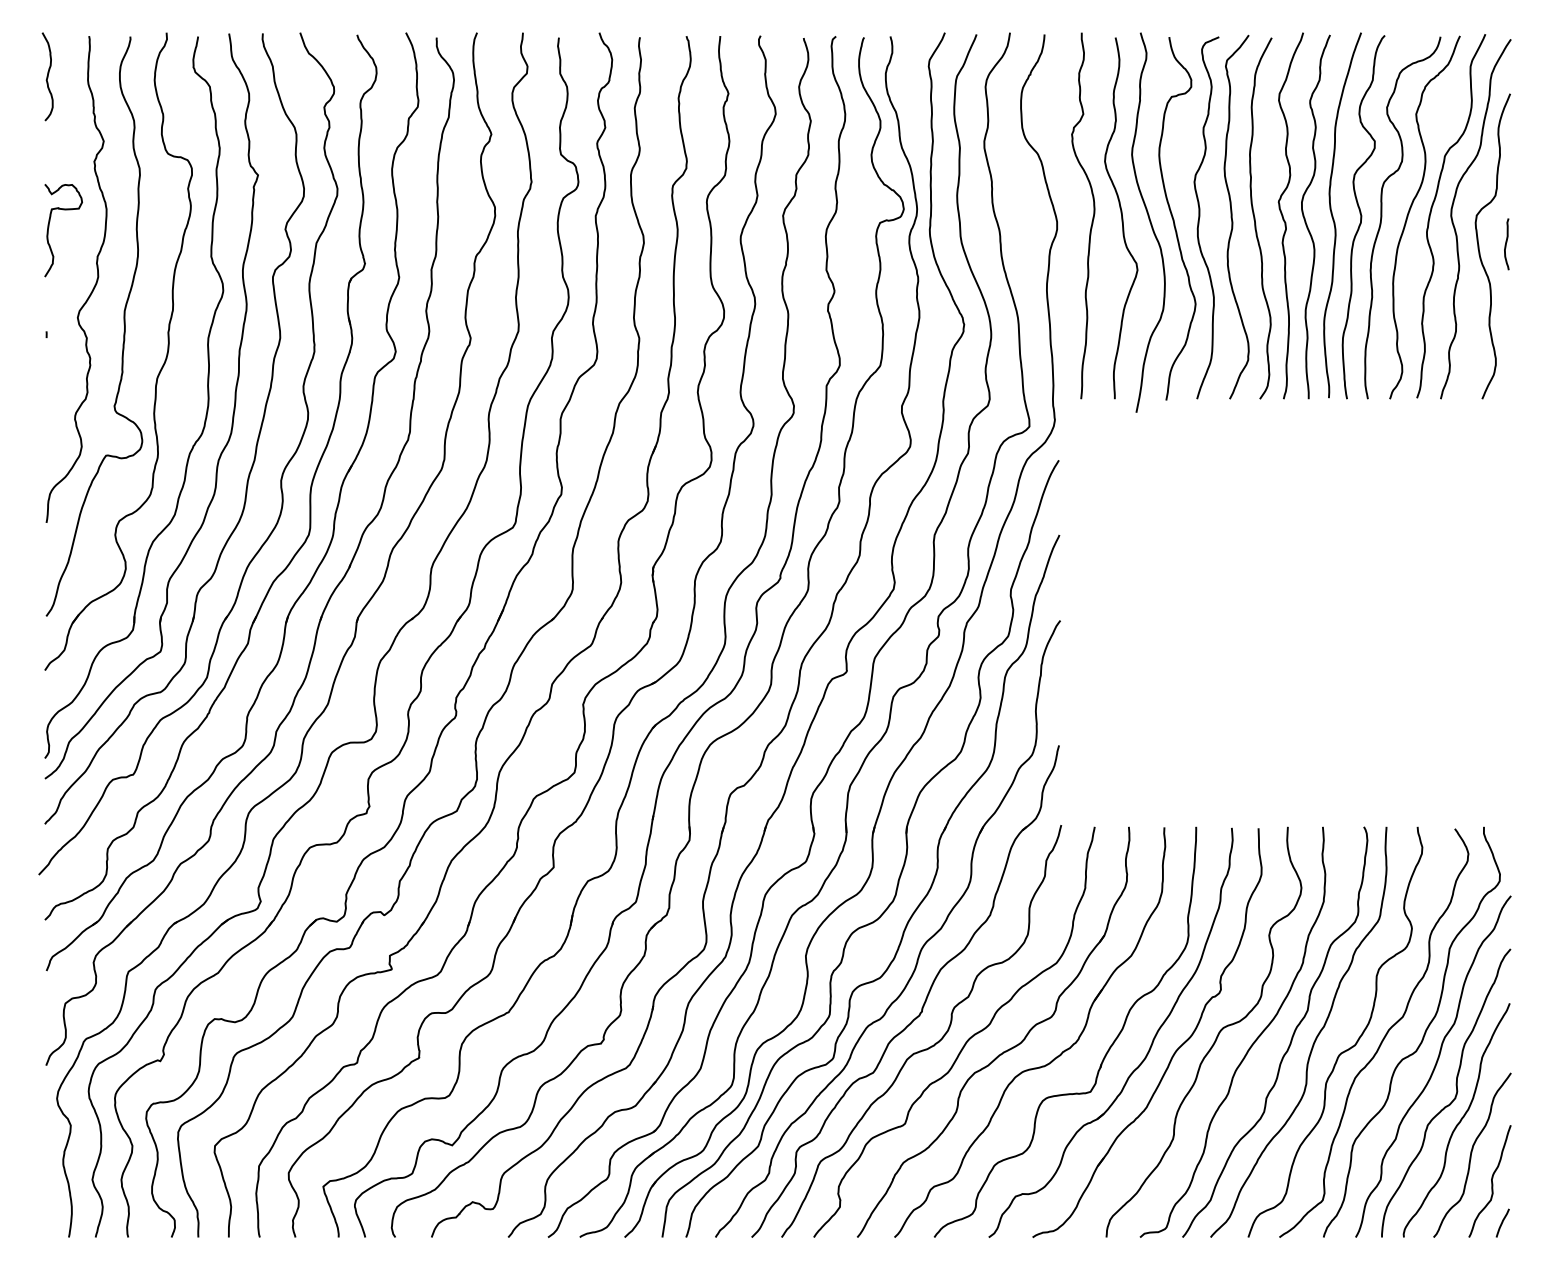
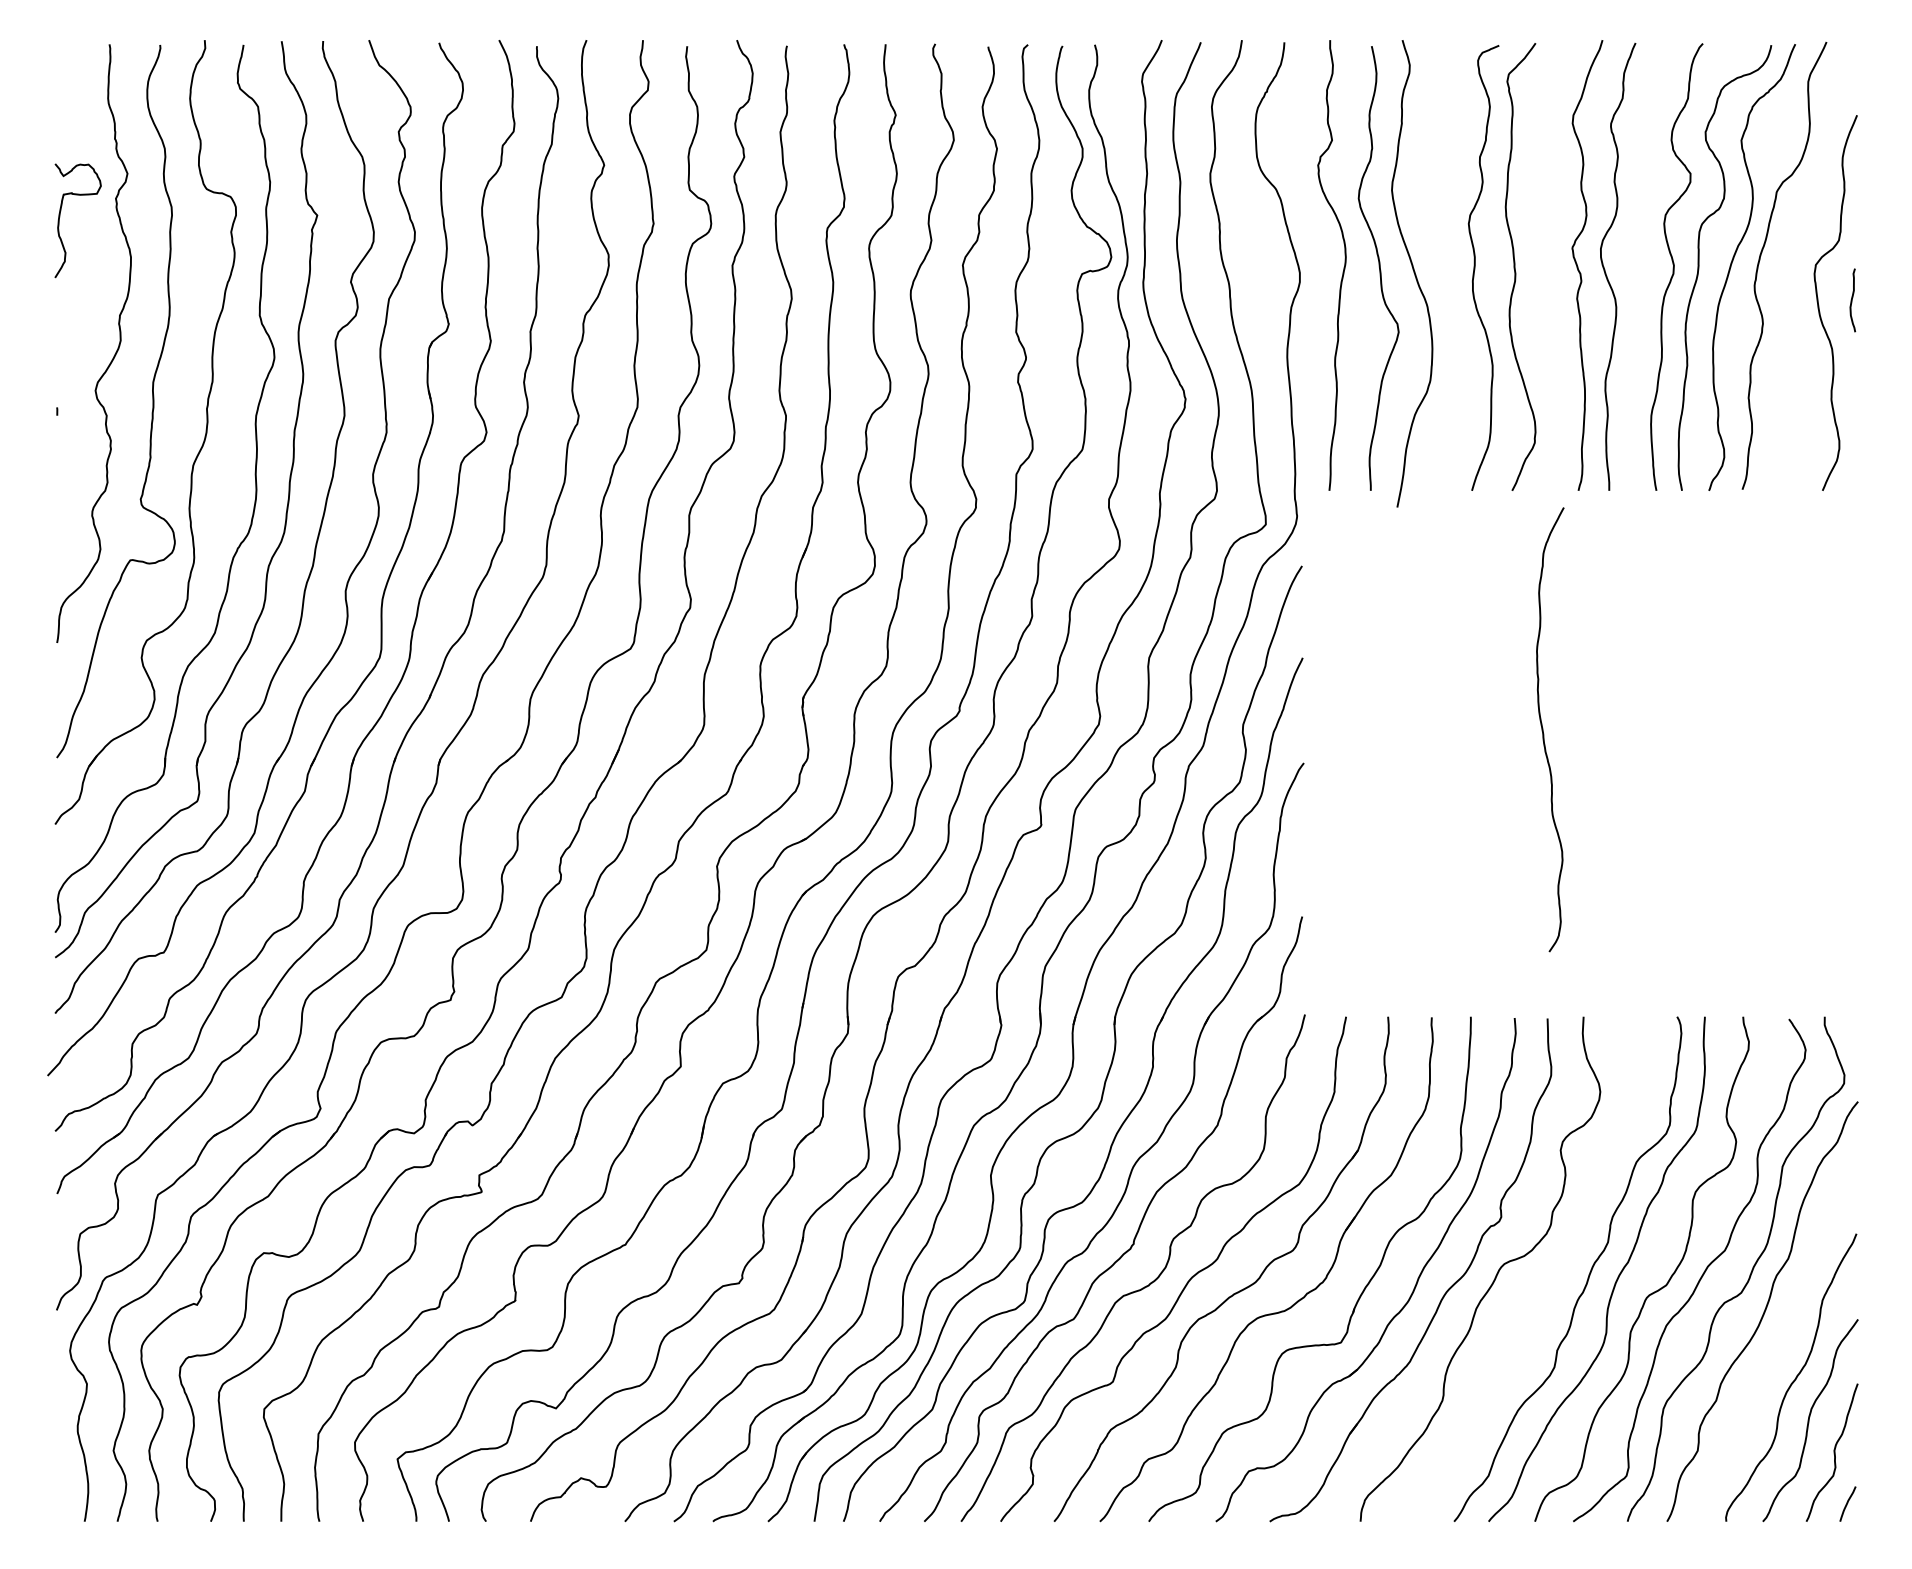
curve: (47, 76) -> (58, 94), removed
curve: (1255, 218) -> (1543, 729), moved
curve: (1174, 219) -> (1444, 269), removed
curve: (1334, 219) -> (1640, 269), removed
curve: (49, 227) -> (60, 216), moved
curve: (1455, 227) -> (1789, 279), removed
curve: (1250, 1045) -> (1537, 1285), removed
curve: (1454, 1096) -> (1788, 1348), removed

